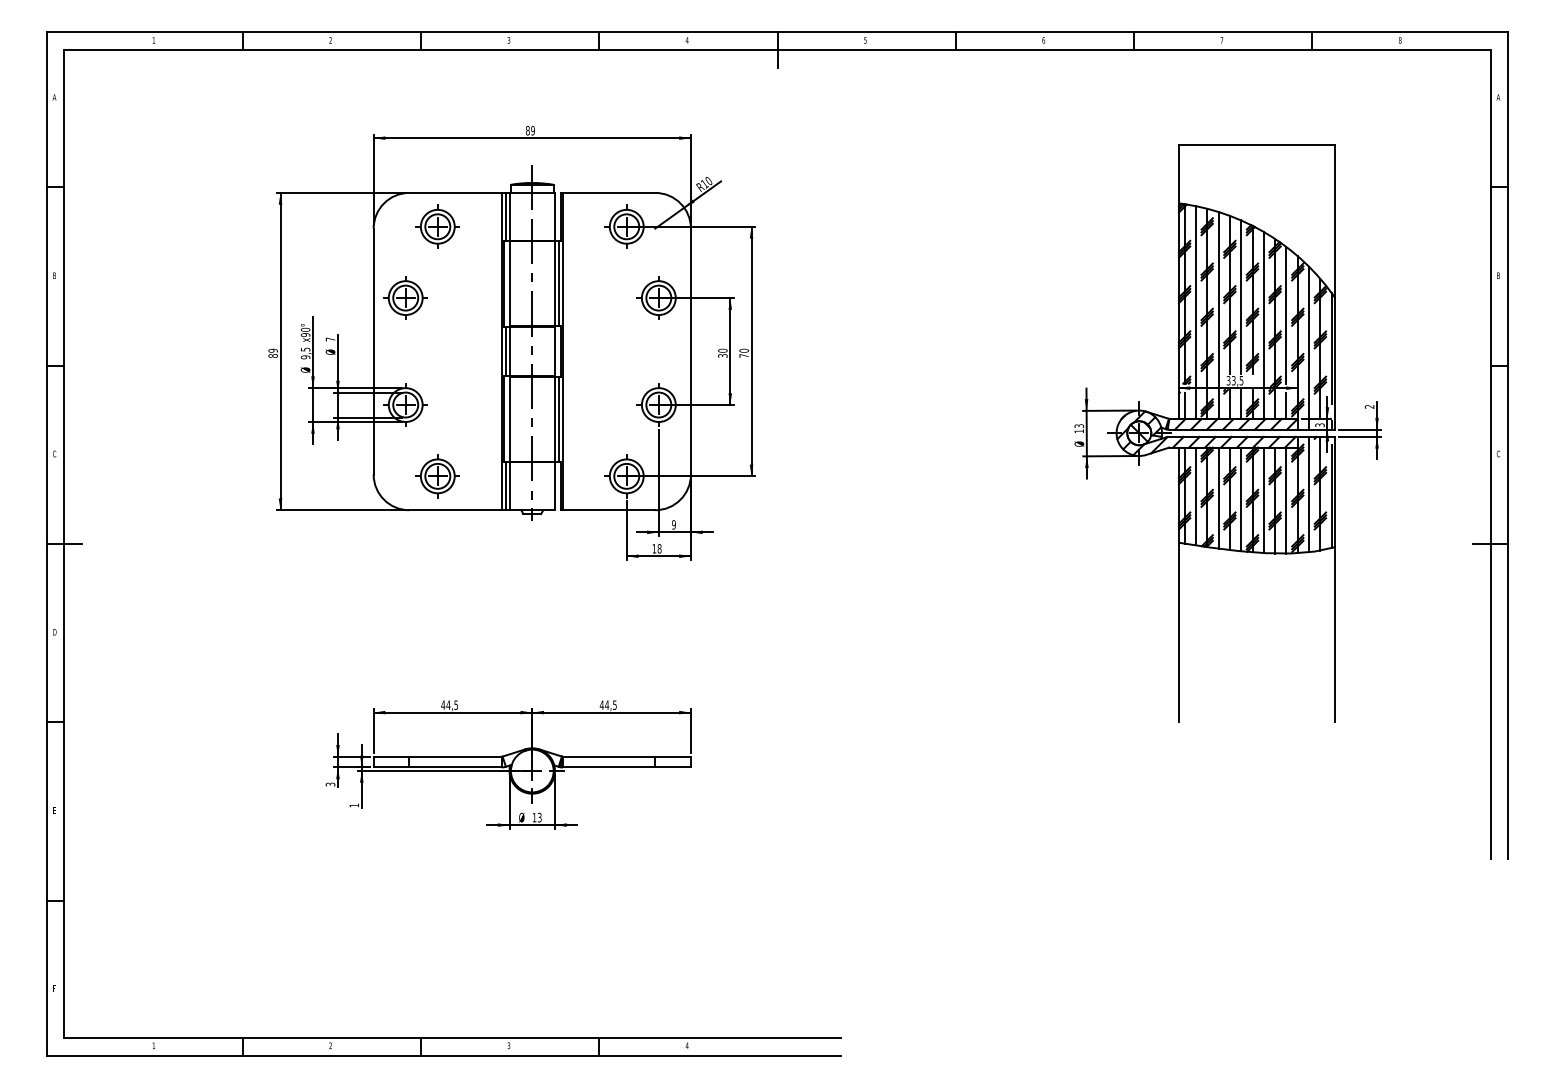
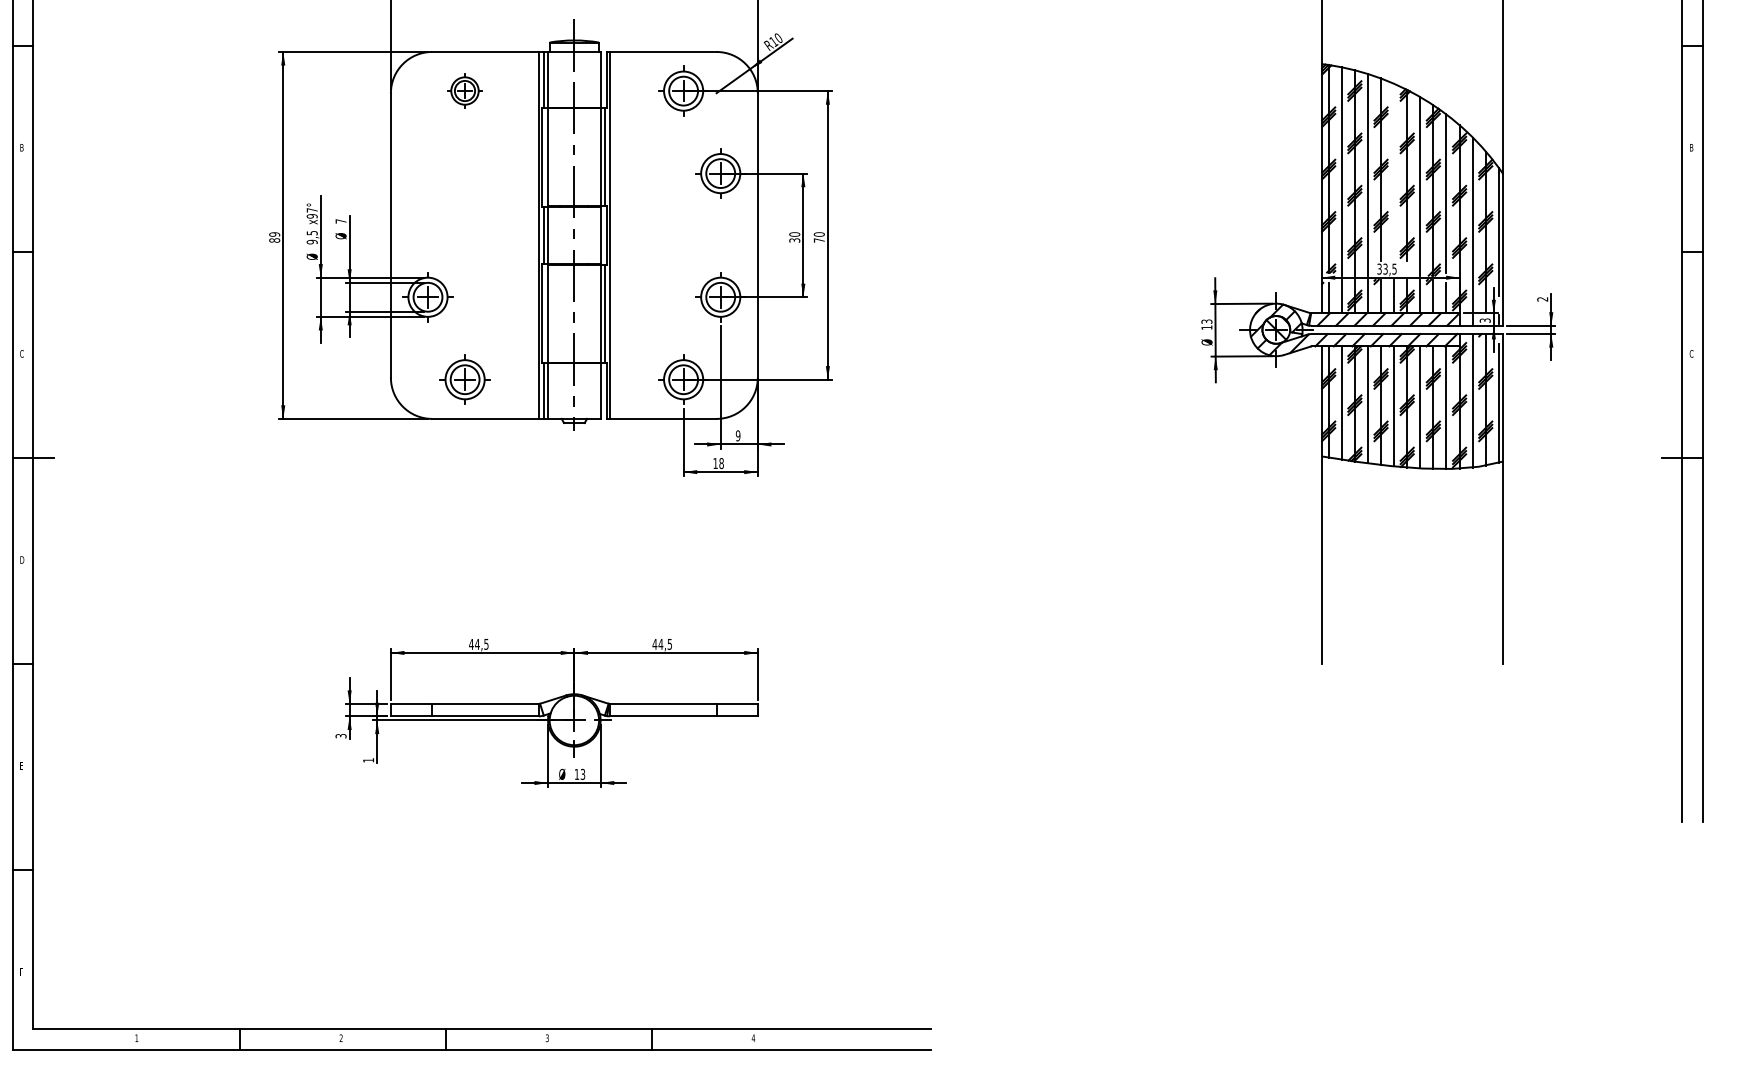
part: (437, 226) -> (464, 90), size x0.7
part: (405, 297) -> (427, 172), removed
line: (1241, 297) -> (1394, 172), removed
text: (305, 329) -> (312, 209), x90° -> x97°

